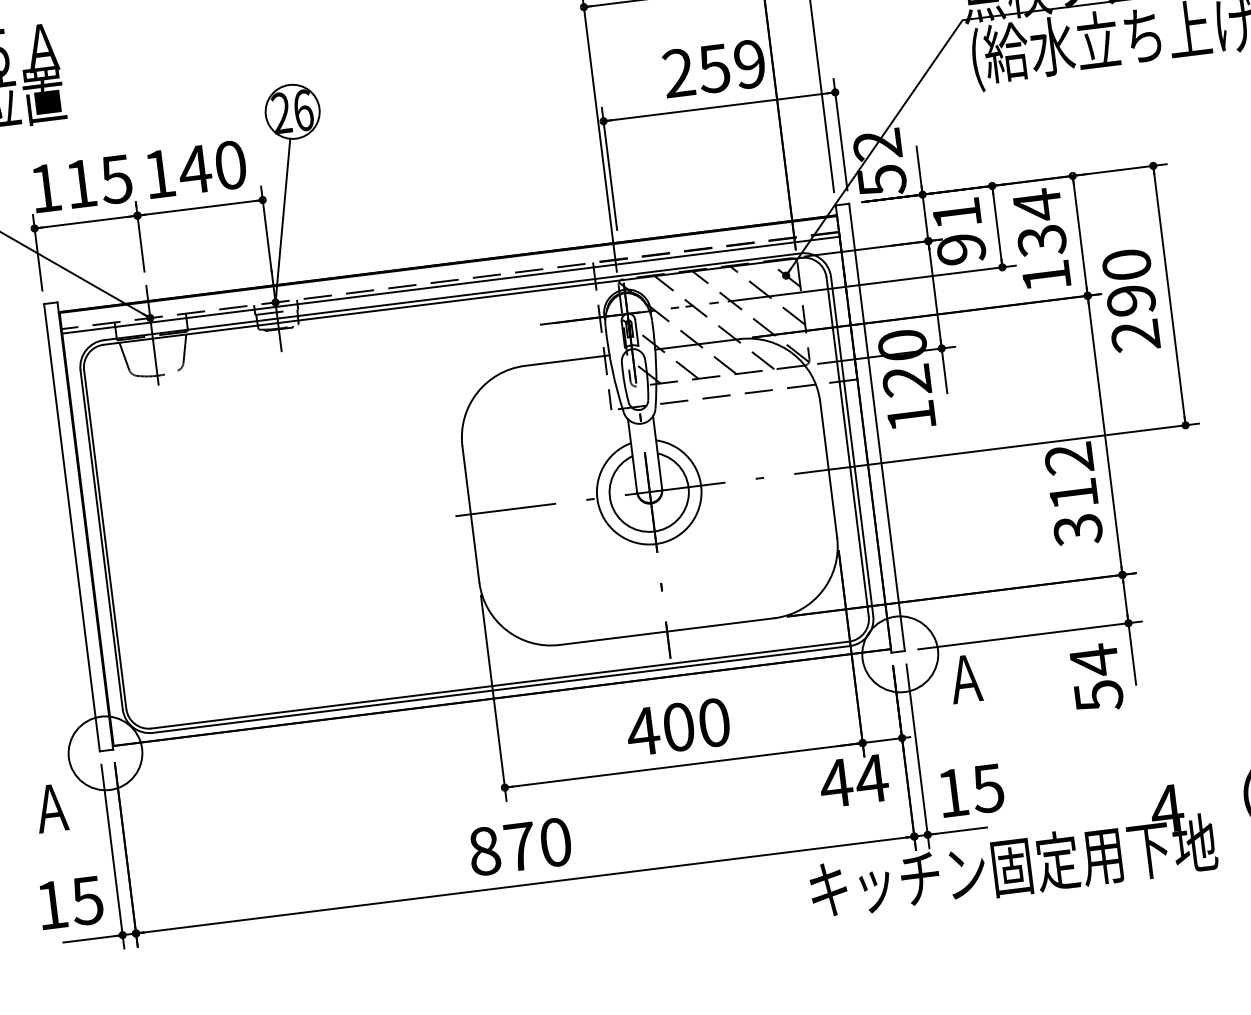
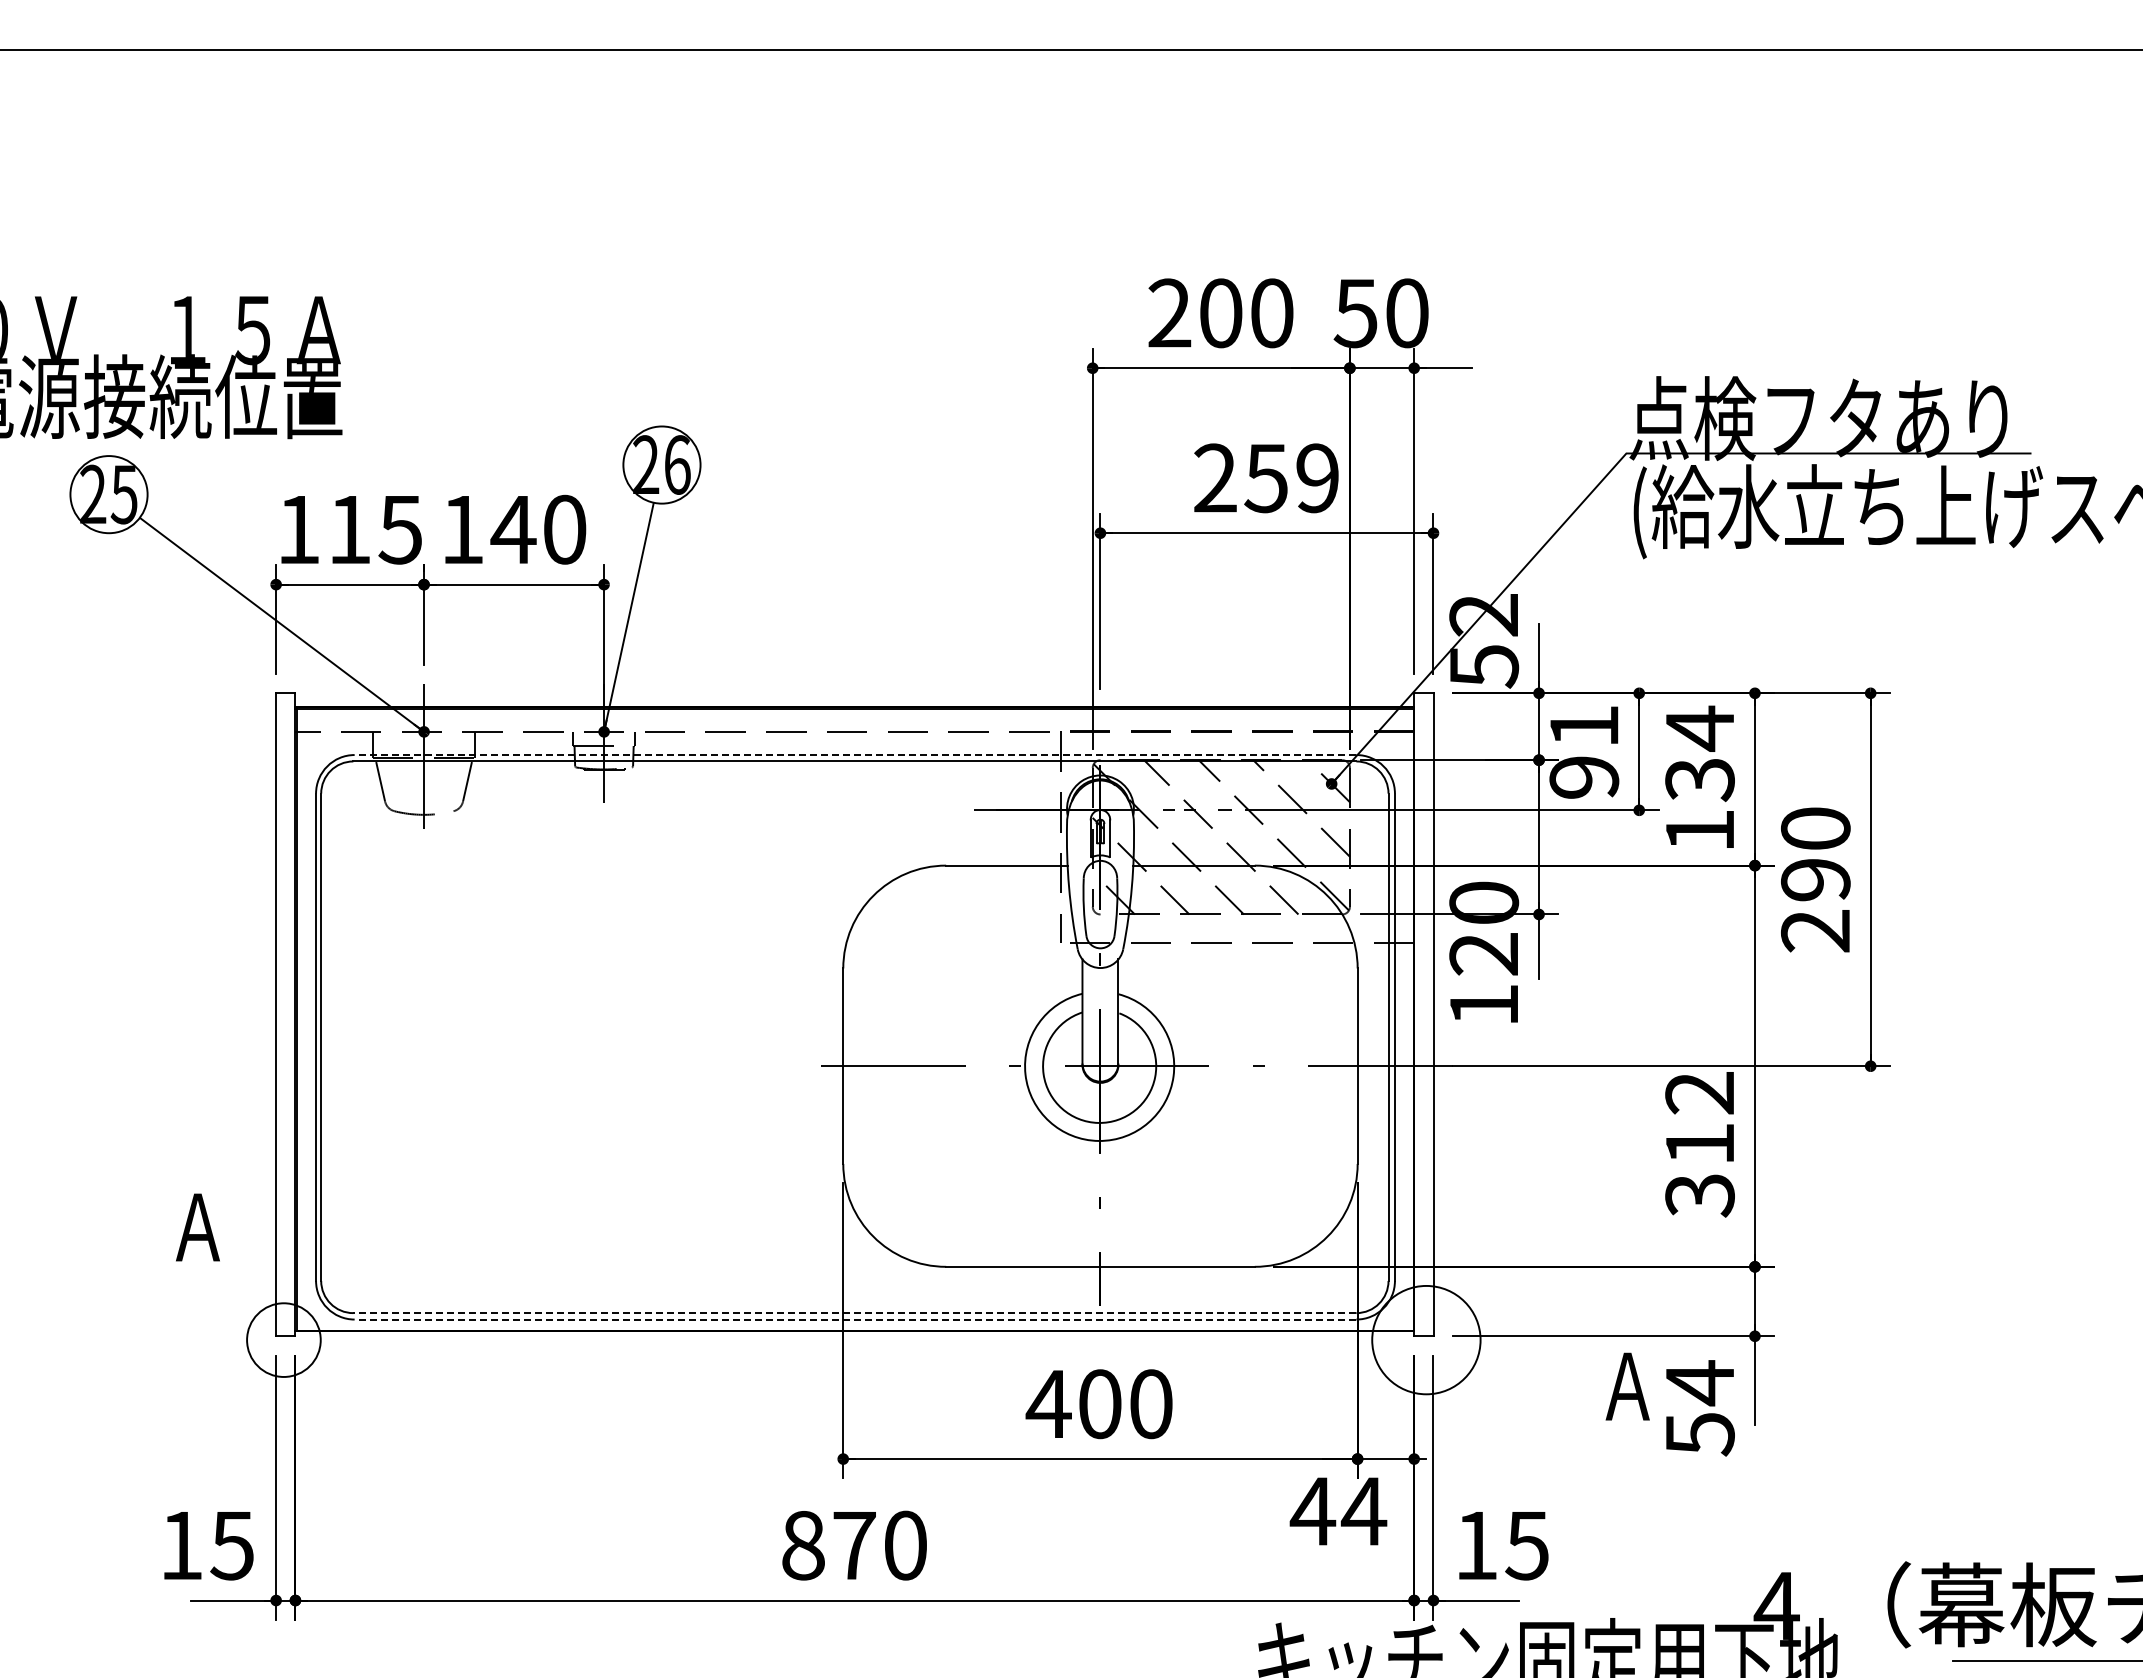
line: (451, 285) -> (855, 738), removed
line: (452, 297) -> (855, 755), solid -> dashed
text: (965, 678) -> (1627, 1386), moved
line: (500, 685) -> (854, 1313), solid -> dashed
line: (501, 689) -> (855, 1319), solid -> dashed
circle: (105, 752) -> (283, 1339), size x0.7
text: (51, 808) -> (197, 1227), moved

